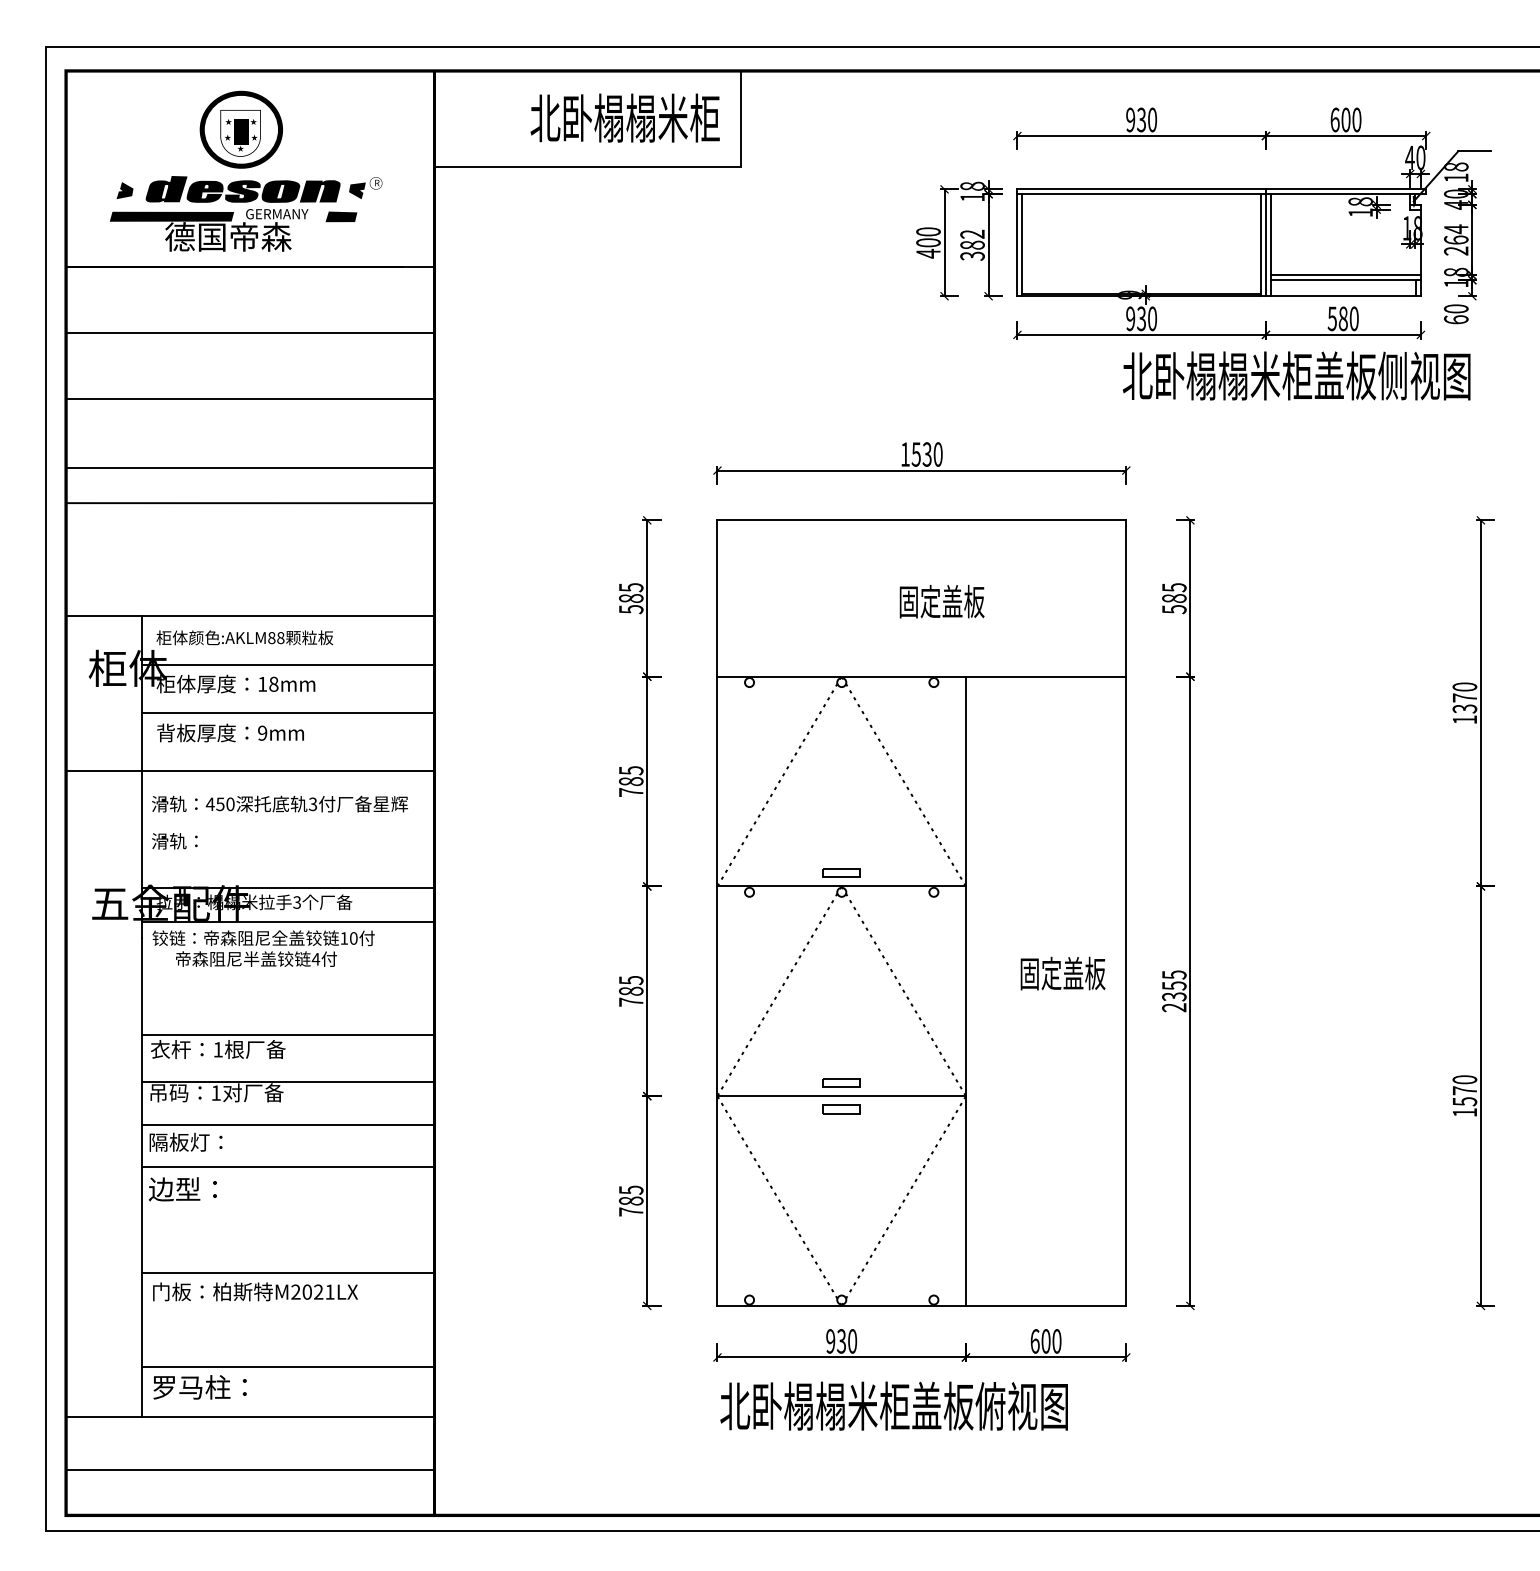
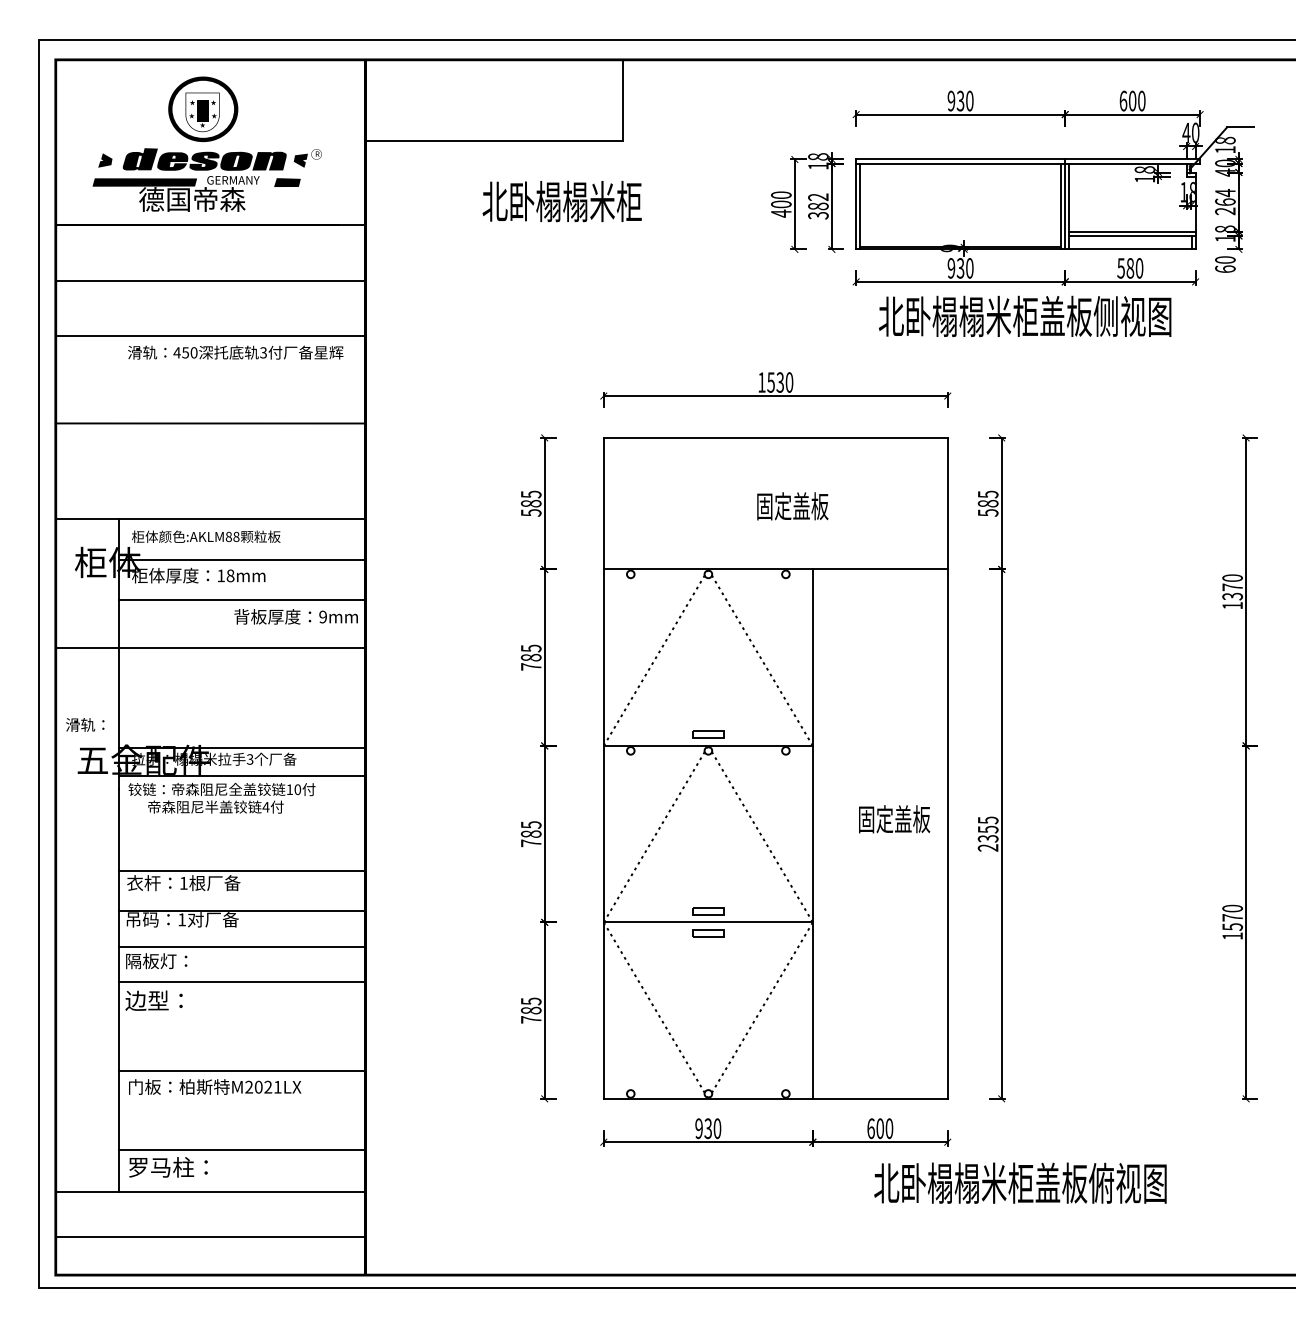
text: (624, 118) -> (561, 201), moved
text: (1295, 376) -> (1024, 316), moved
line: (249, 467) -> (210, 393), removed
text: (229, 732) -> (295, 616), moved
text: (279, 803) -> (235, 352), moved
text: (175, 840) -> (85, 724), moved
text: (894, 1405) -> (1020, 1182), moved

